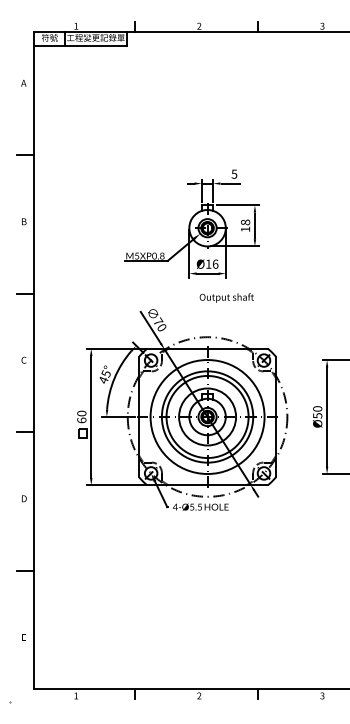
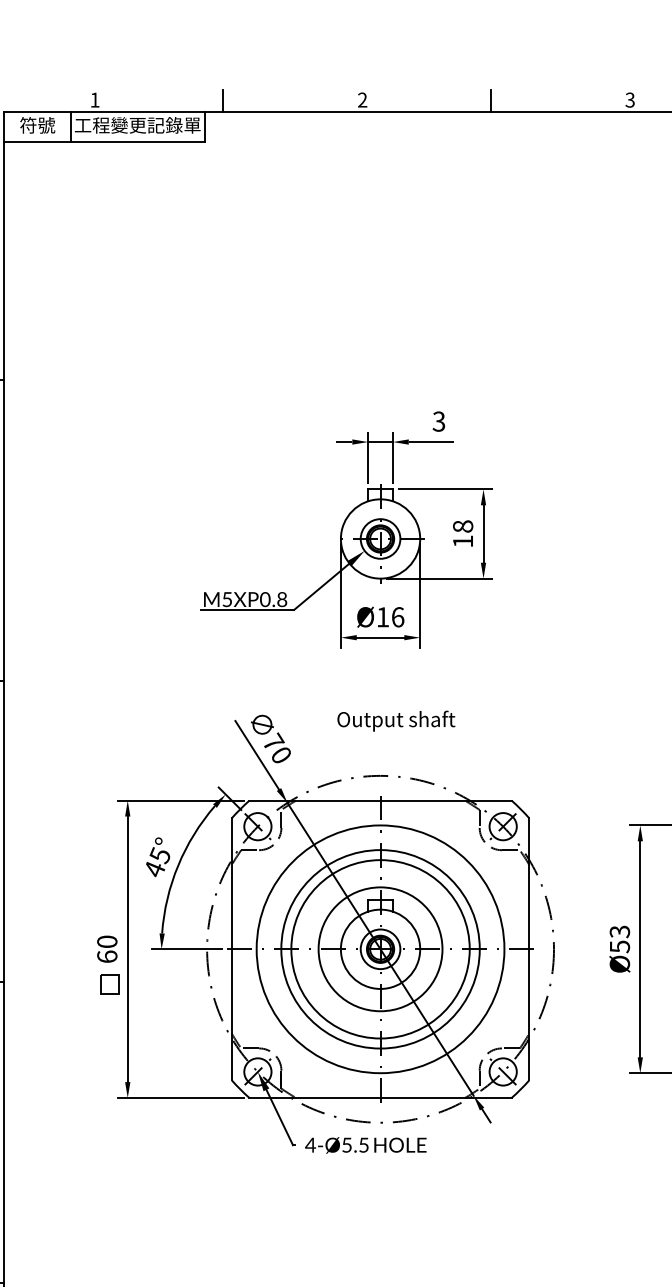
text: (234, 173) -> (439, 420), 5 -> 3
text: (226, 297) -> (395, 720), moved
text: (317, 408) -> (619, 930), Ø50 -> Ø53

